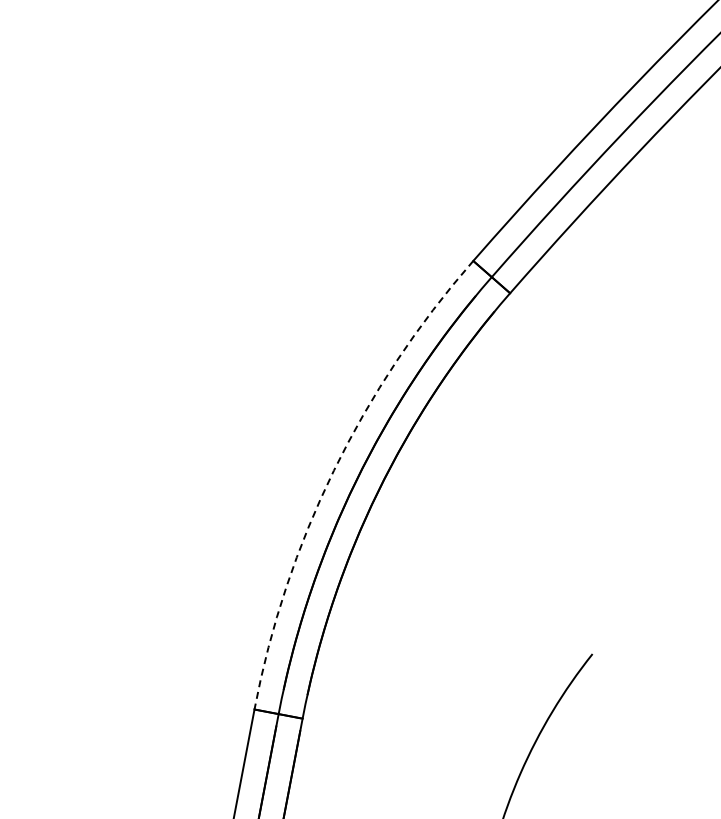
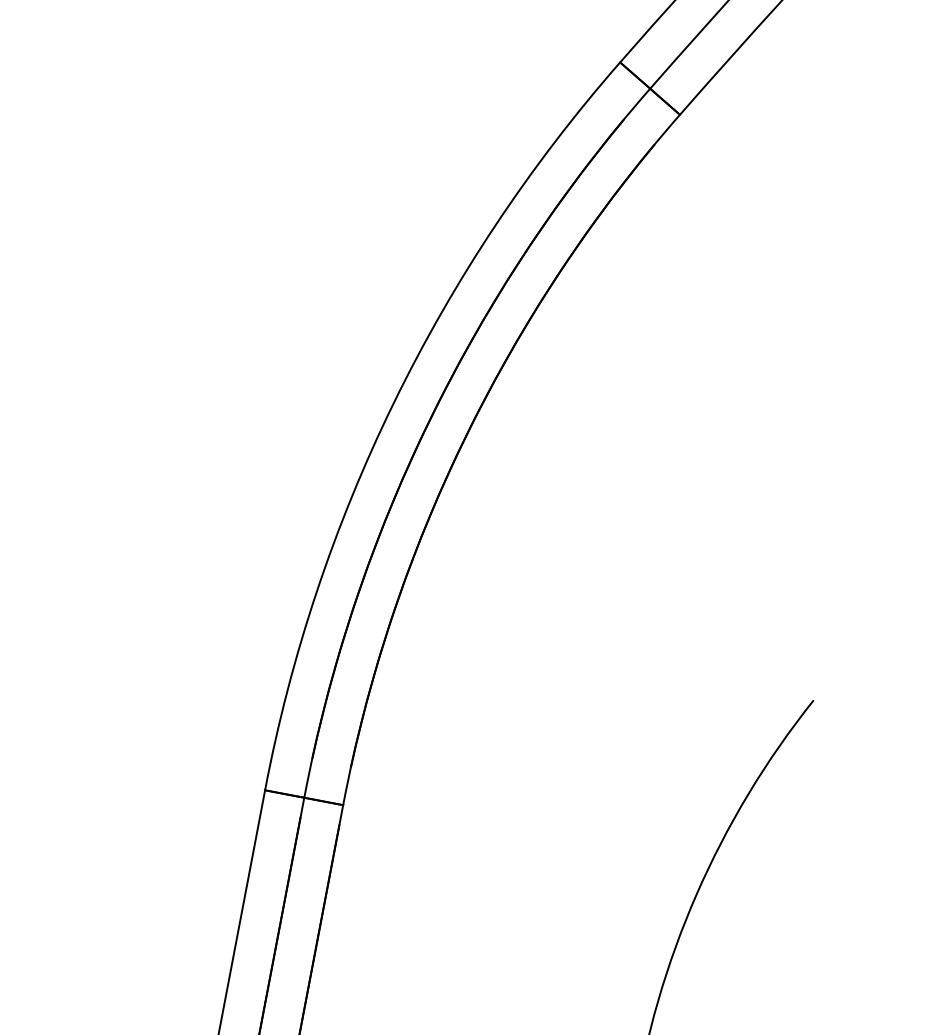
arc: (333, 470) -> (393, 402), dashed -> solid

